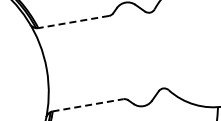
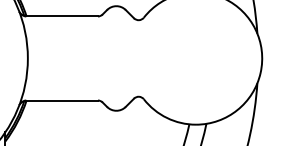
line: (73, 22) -> (62, 16), dashed -> solid
line: (88, 105) -> (62, 100), dashed -> solid

